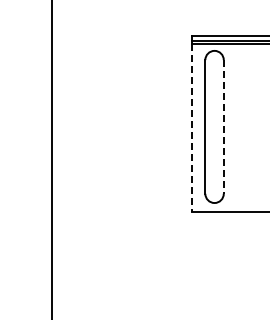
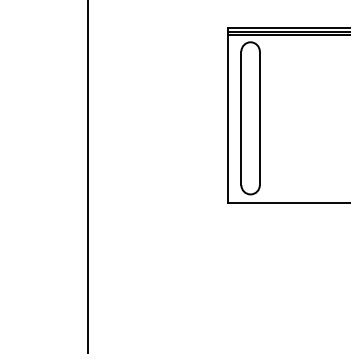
line: (223, 127) -> (259, 118), dashed -> solid
line: (192, 128) -> (228, 119), dashed -> solid

